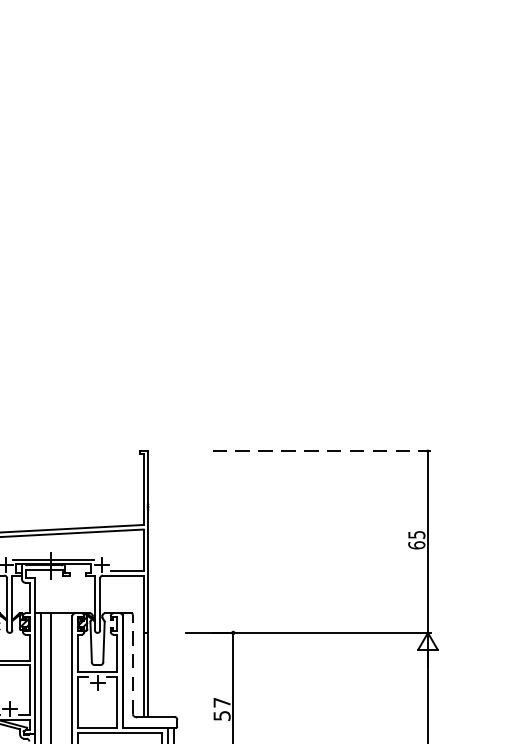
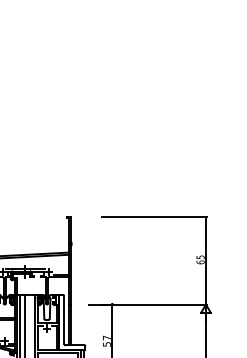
line: (323, 452) -> (155, 217), dashed -> solid
line: (133, 664) -> (64, 319), dashed -> solid

